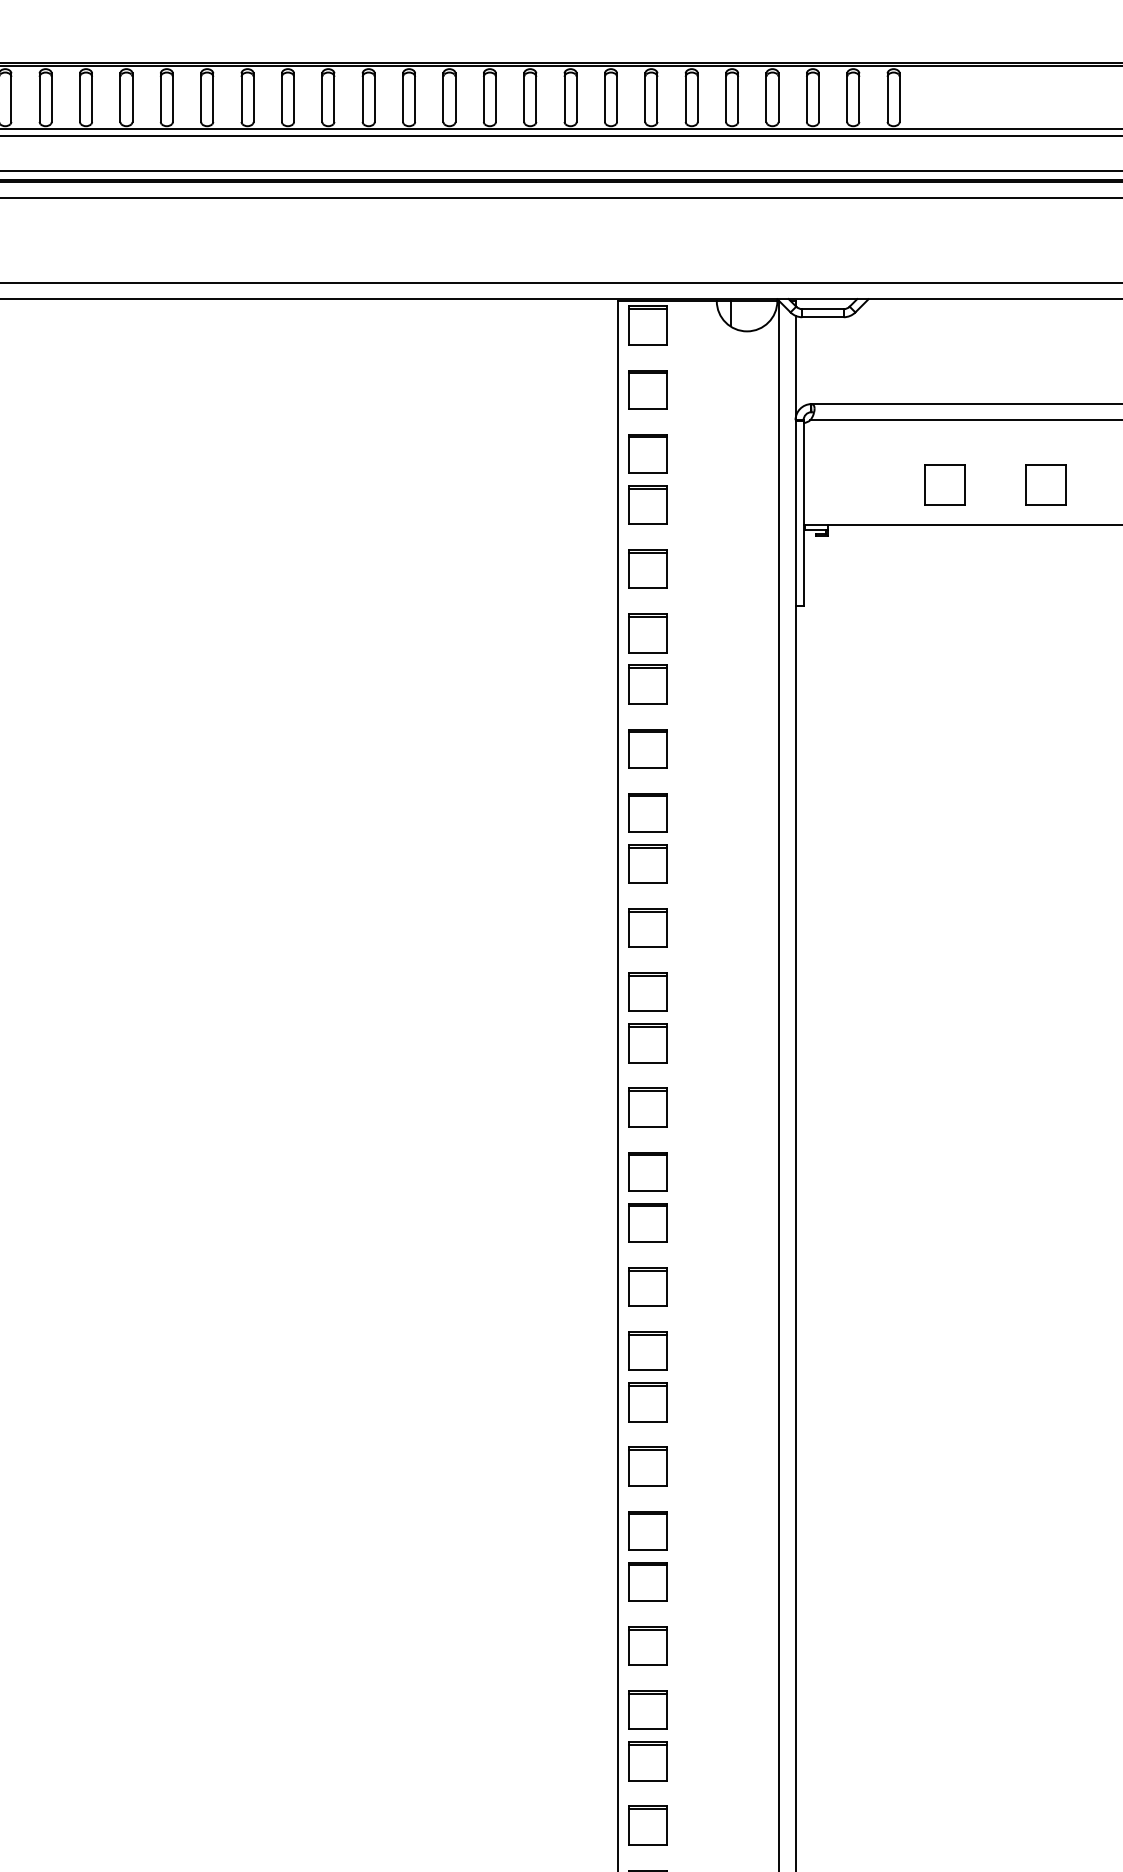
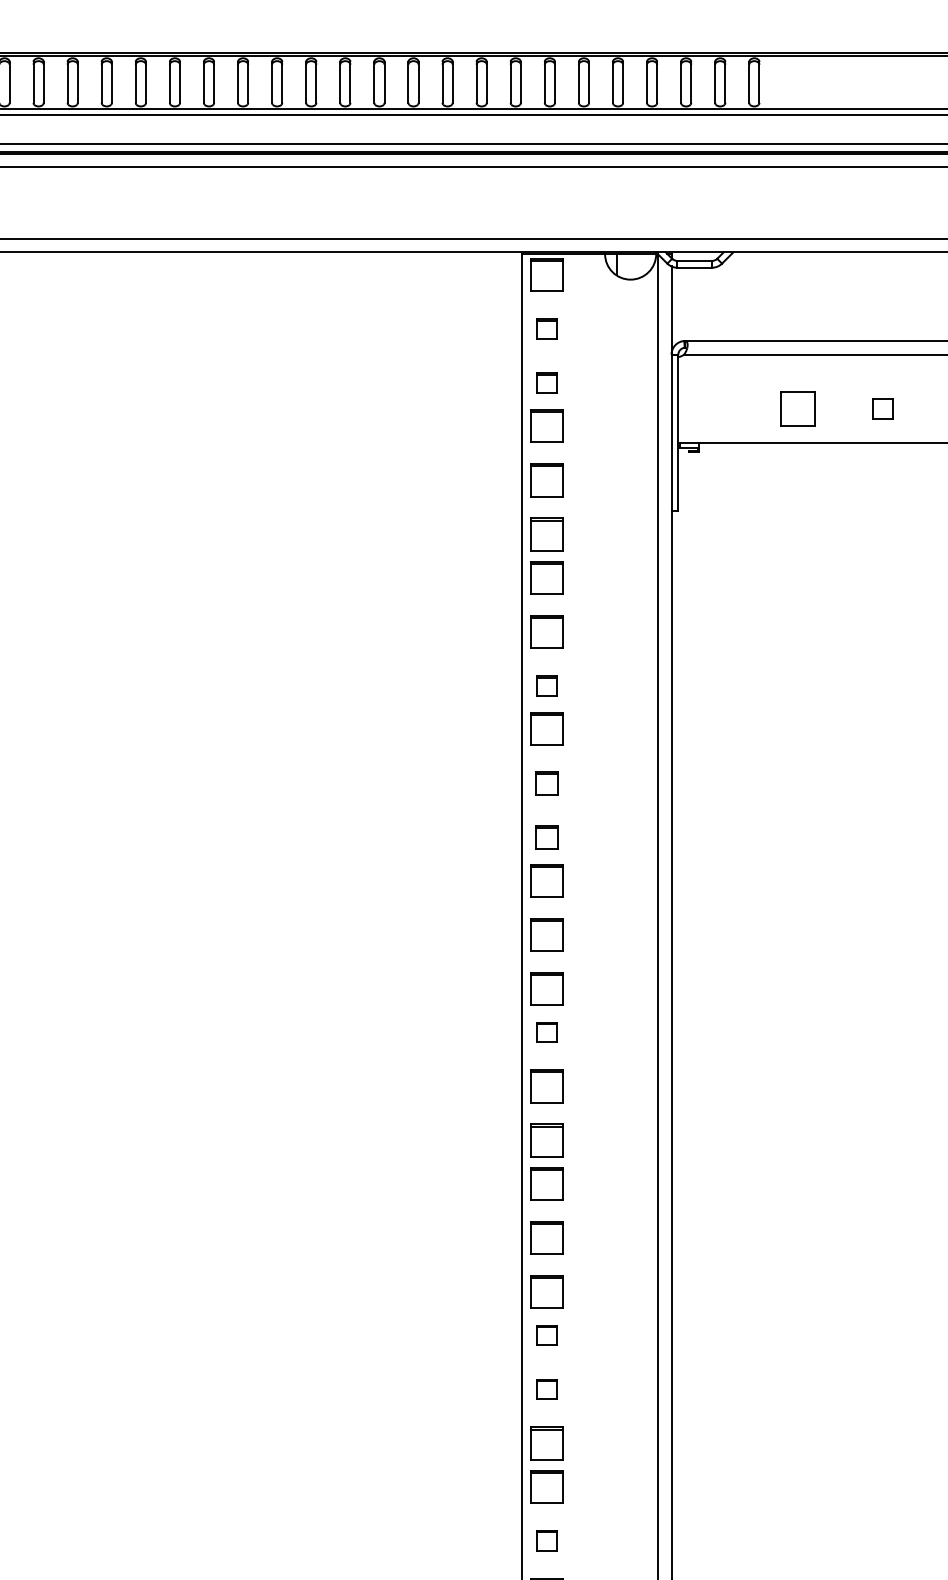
part: (647, 389) -> (546, 328), size x0.6
part: (647, 453) -> (546, 382), size x0.6
part: (1045, 484) -> (882, 408), size x0.6
part: (647, 812) -> (546, 685), size x0.6
part: (647, 927) -> (546, 782), size x0.7
part: (647, 991) -> (546, 836), size x0.7
part: (647, 1222) -> (546, 1031), size x0.6
part: (647, 1581) -> (546, 1334), size x0.6
part: (647, 1645) -> (546, 1388), size x0.6
part: (647, 1825) -> (546, 1540), size x0.6

